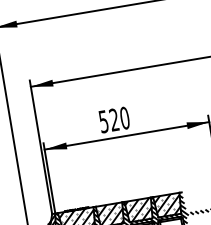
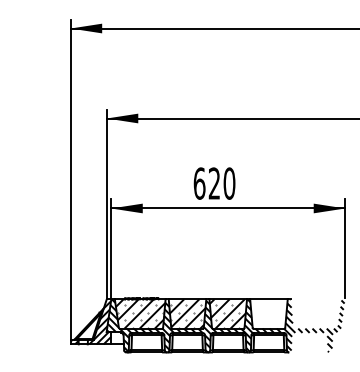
text: (103, 121) -> (199, 183), 520 -> 620
hatch: (167, 205) -> (268, 313), removed

